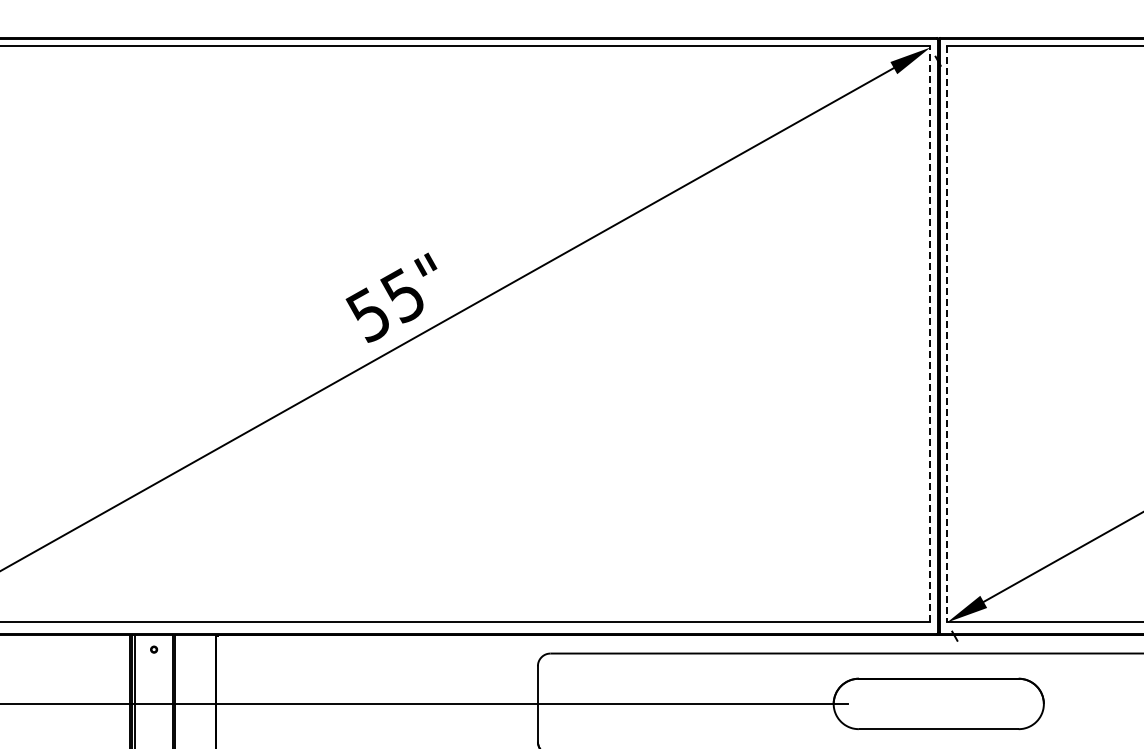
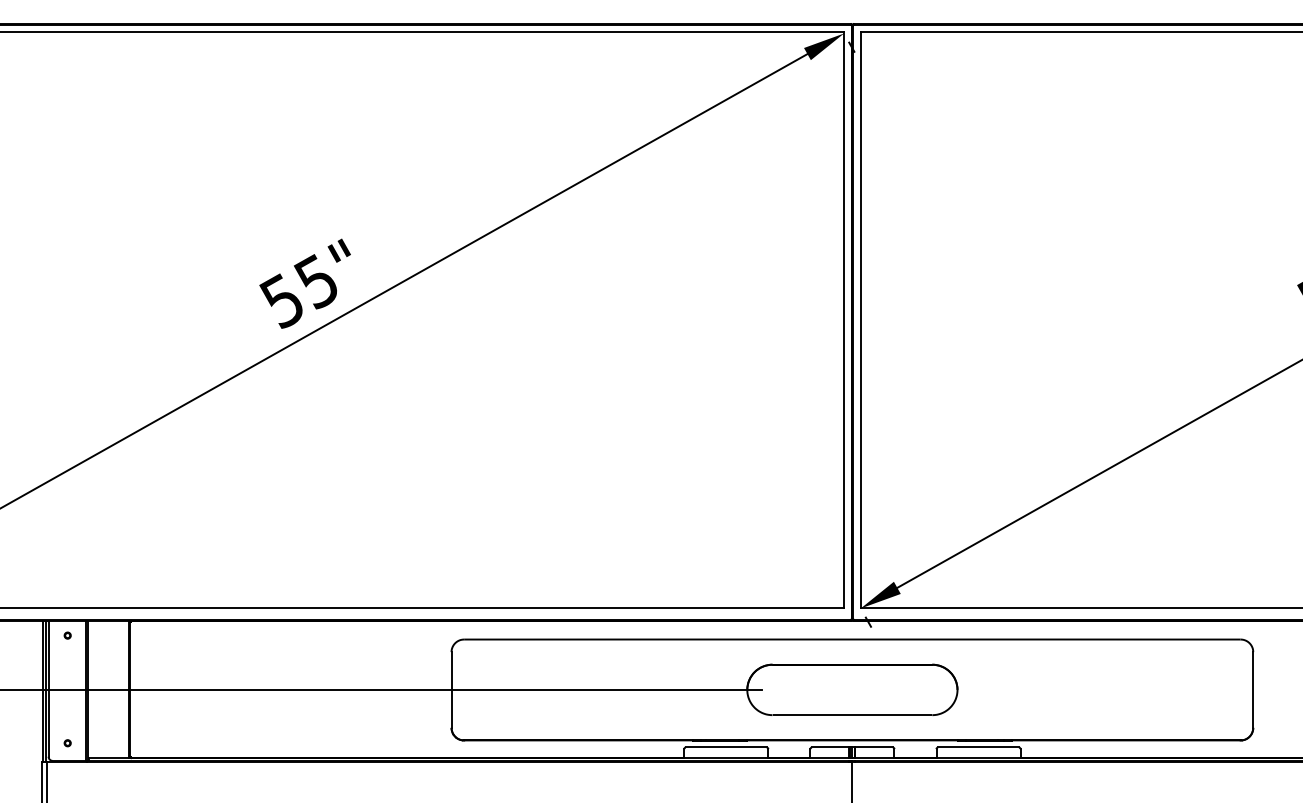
line: (930, 333) -> (844, 319), dashed -> solid
line: (946, 334) -> (860, 320), dashed -> solid

